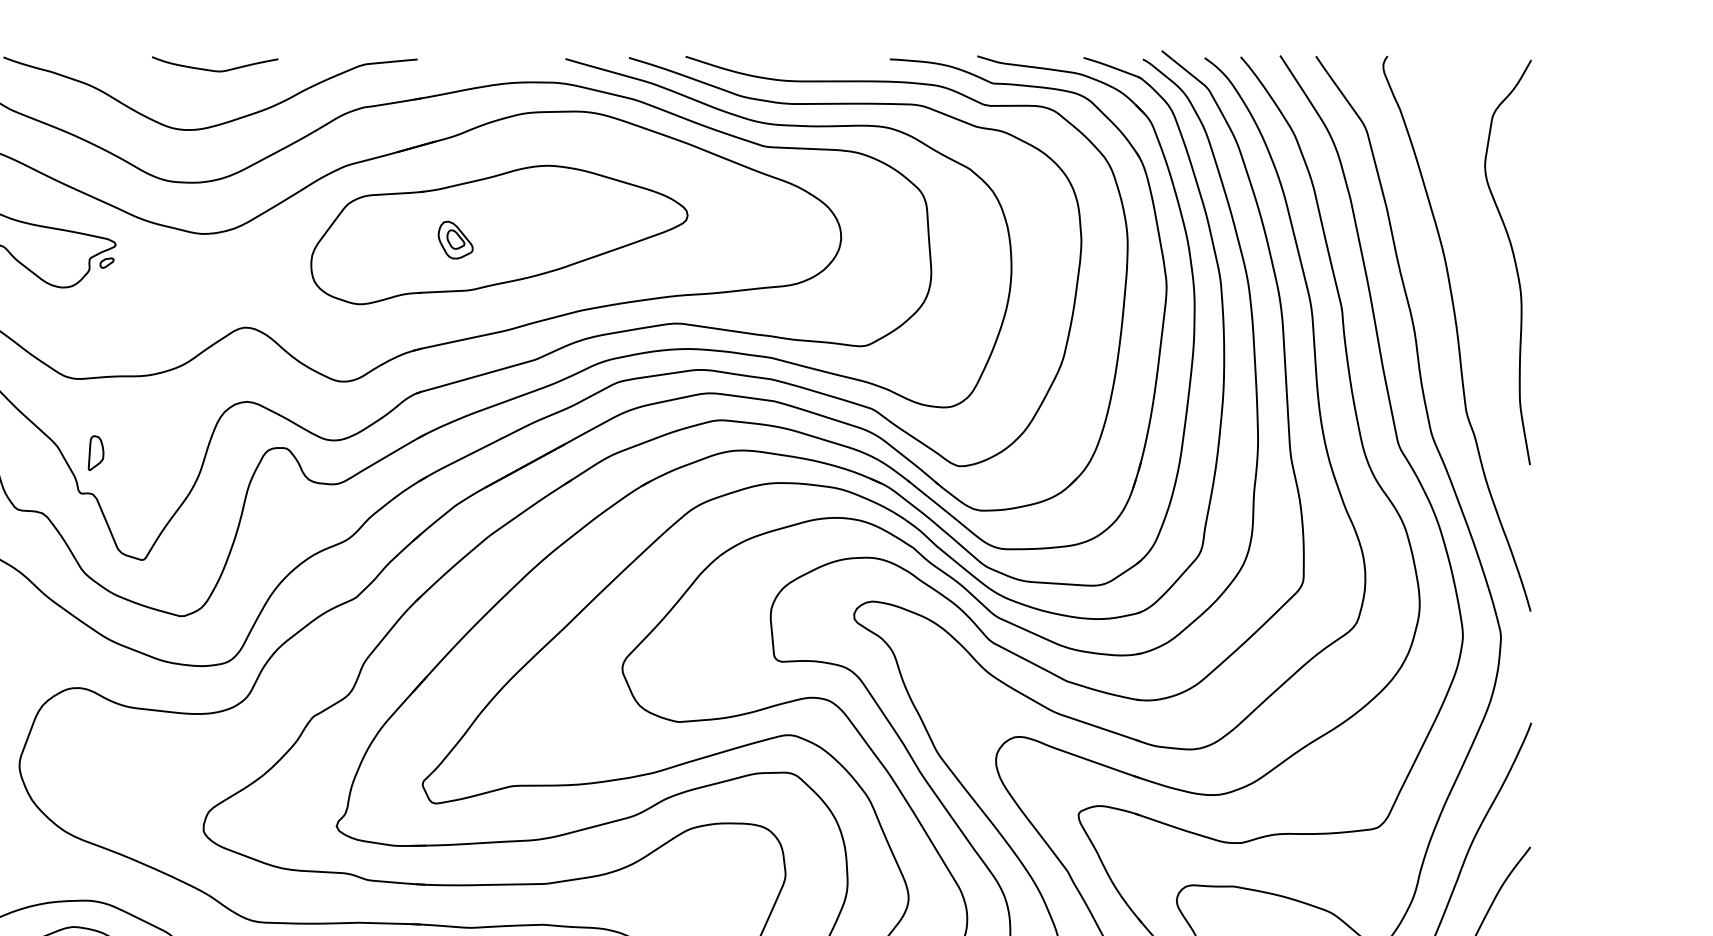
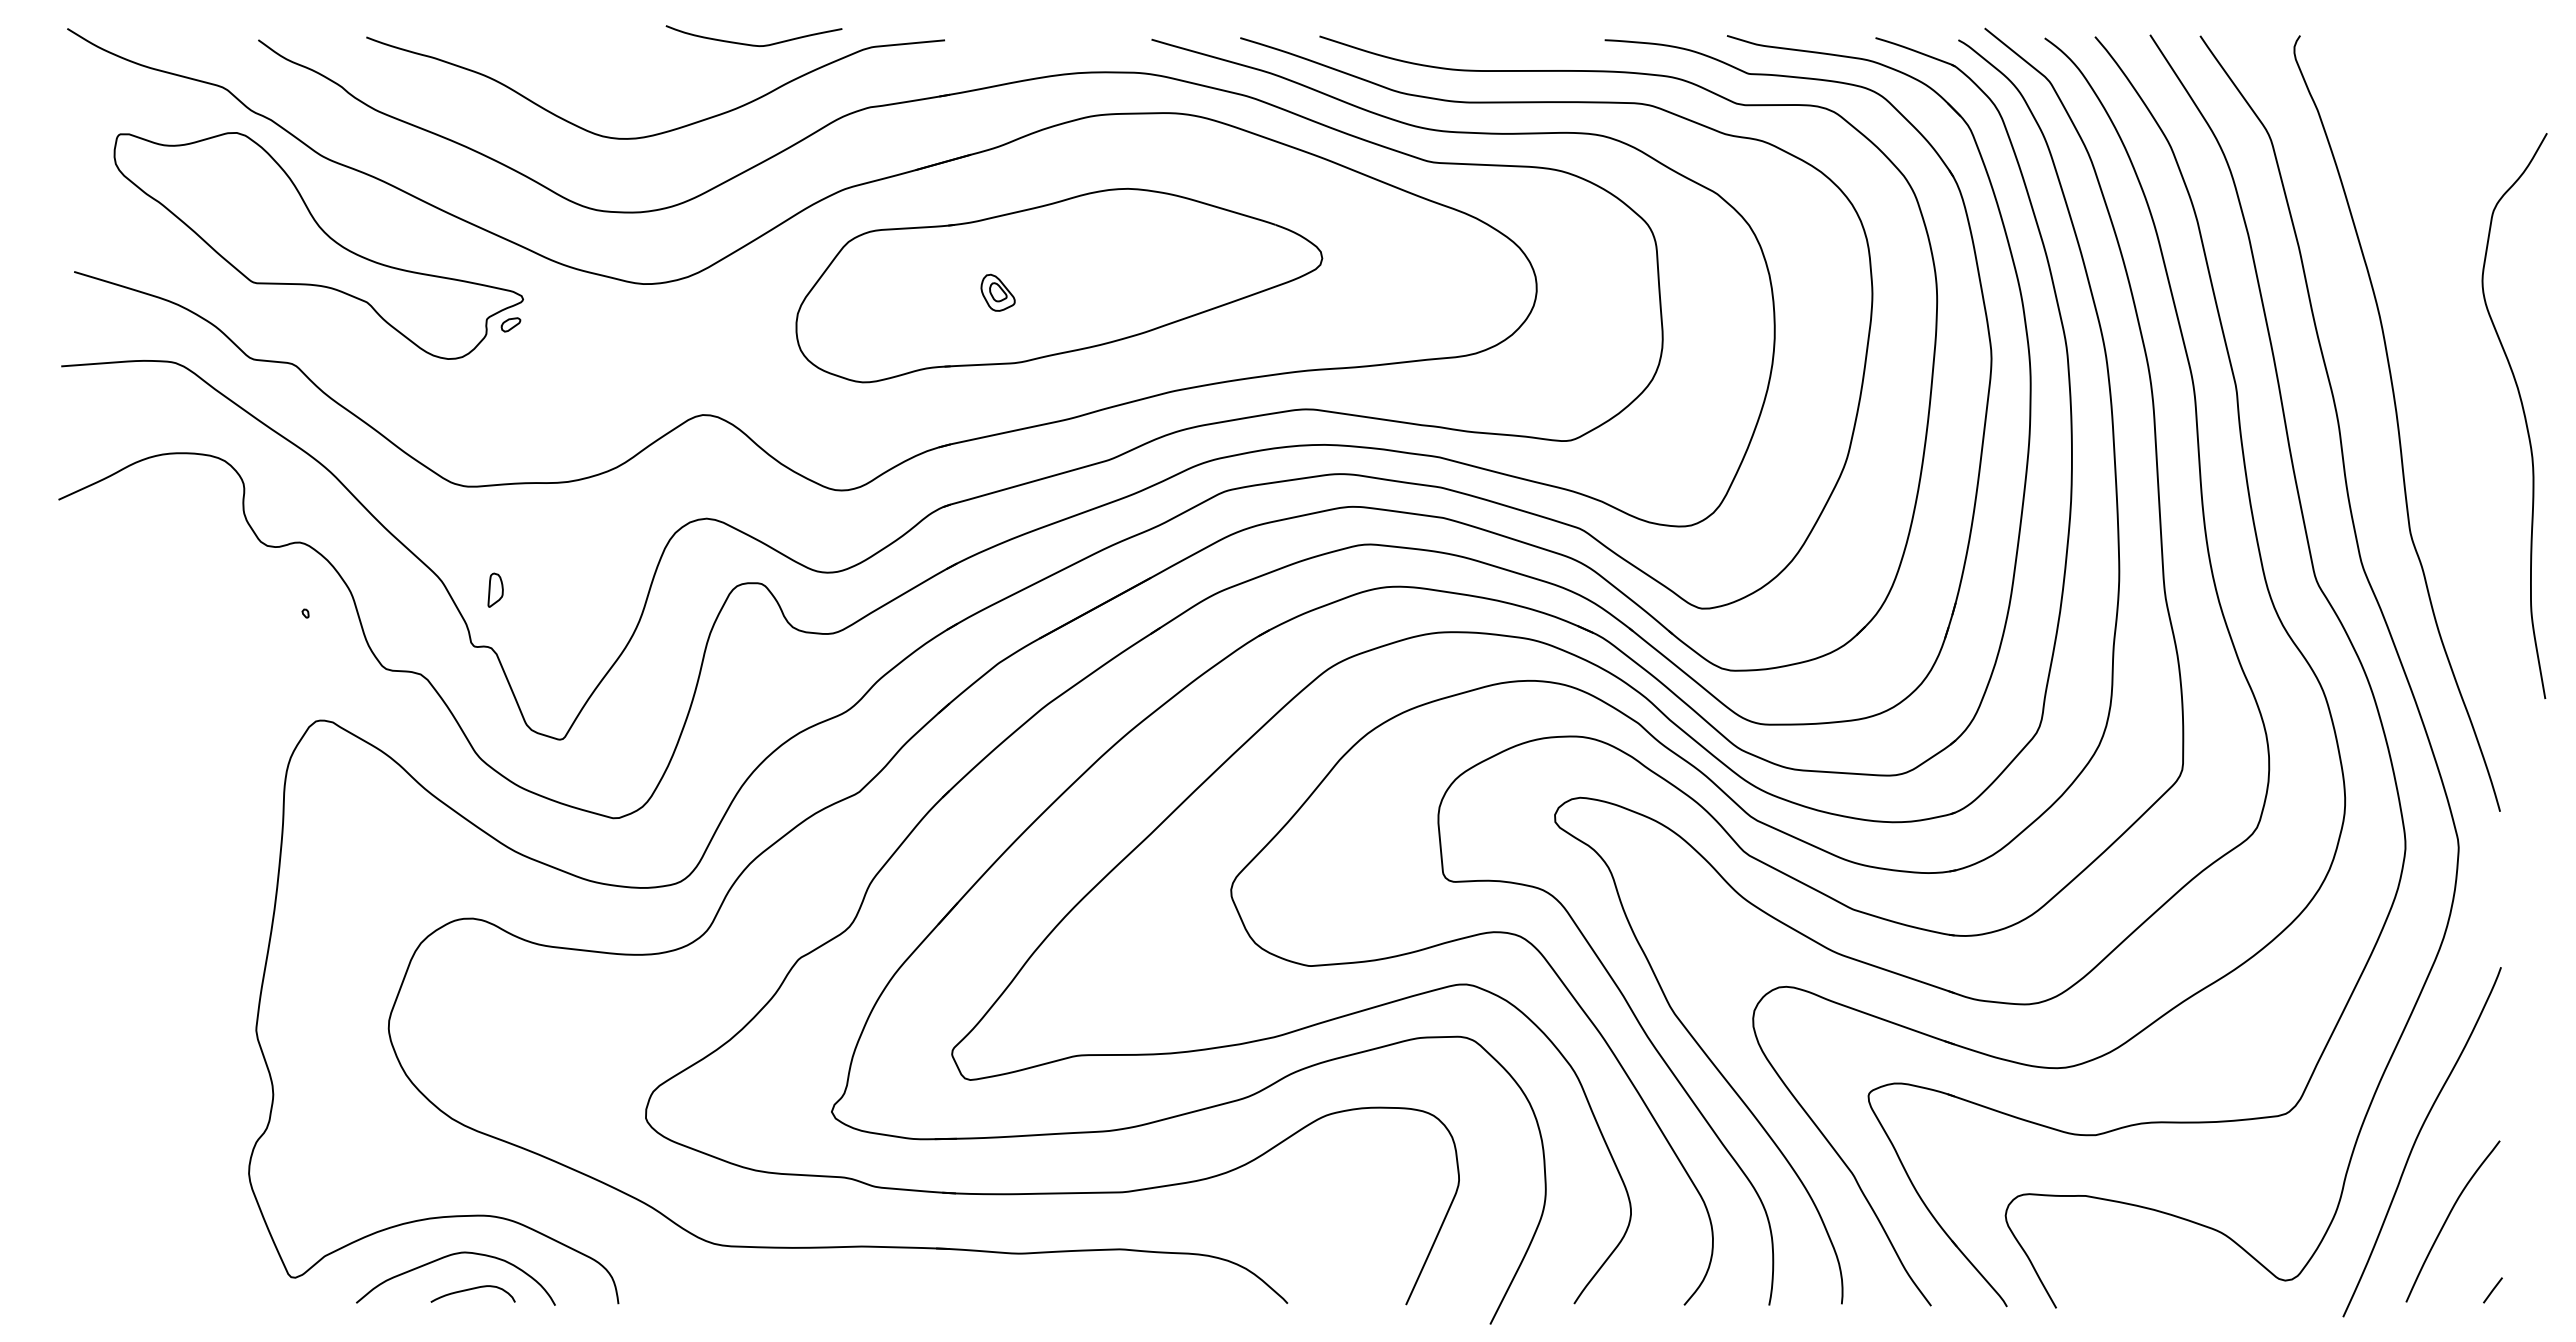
curve: (214, 70) -> (753, 44), moved
part: (455, 239) -> (997, 292), size x0.7
curve: (1514, 262) -> (2523, 415), moved
part: (95, 452) -> (495, 589), size x0.7

